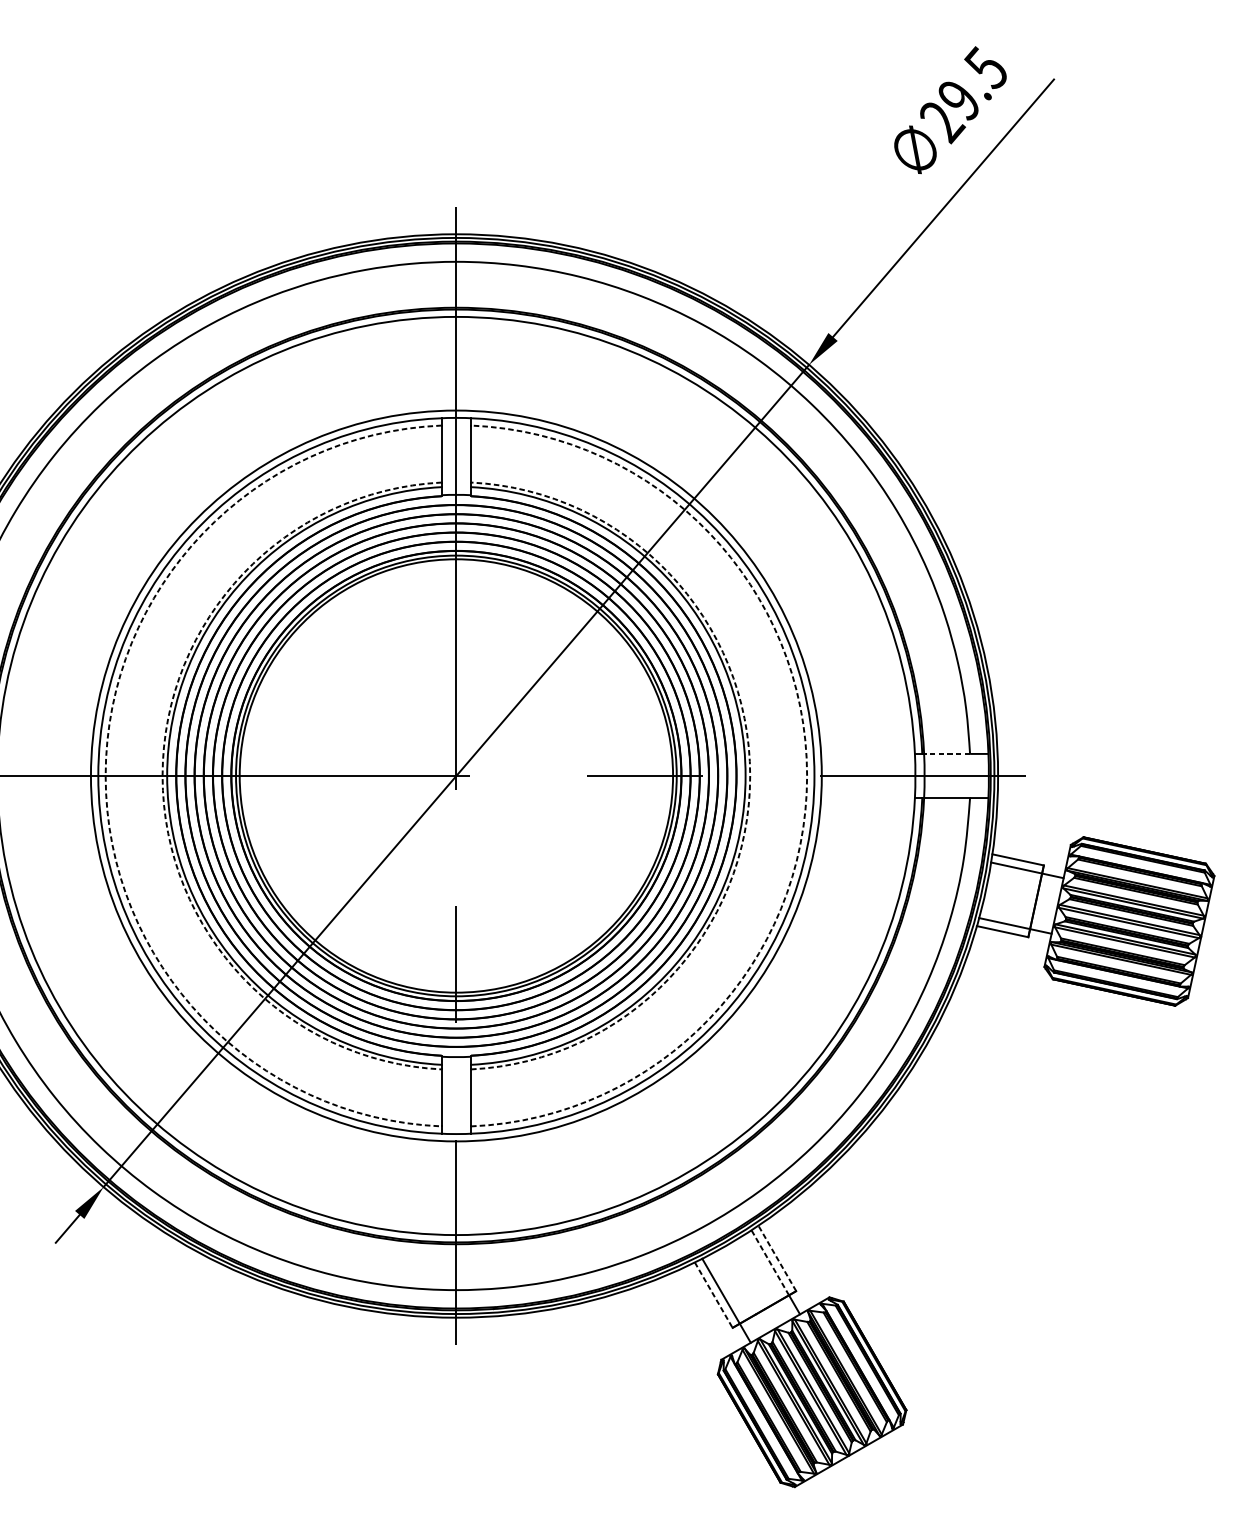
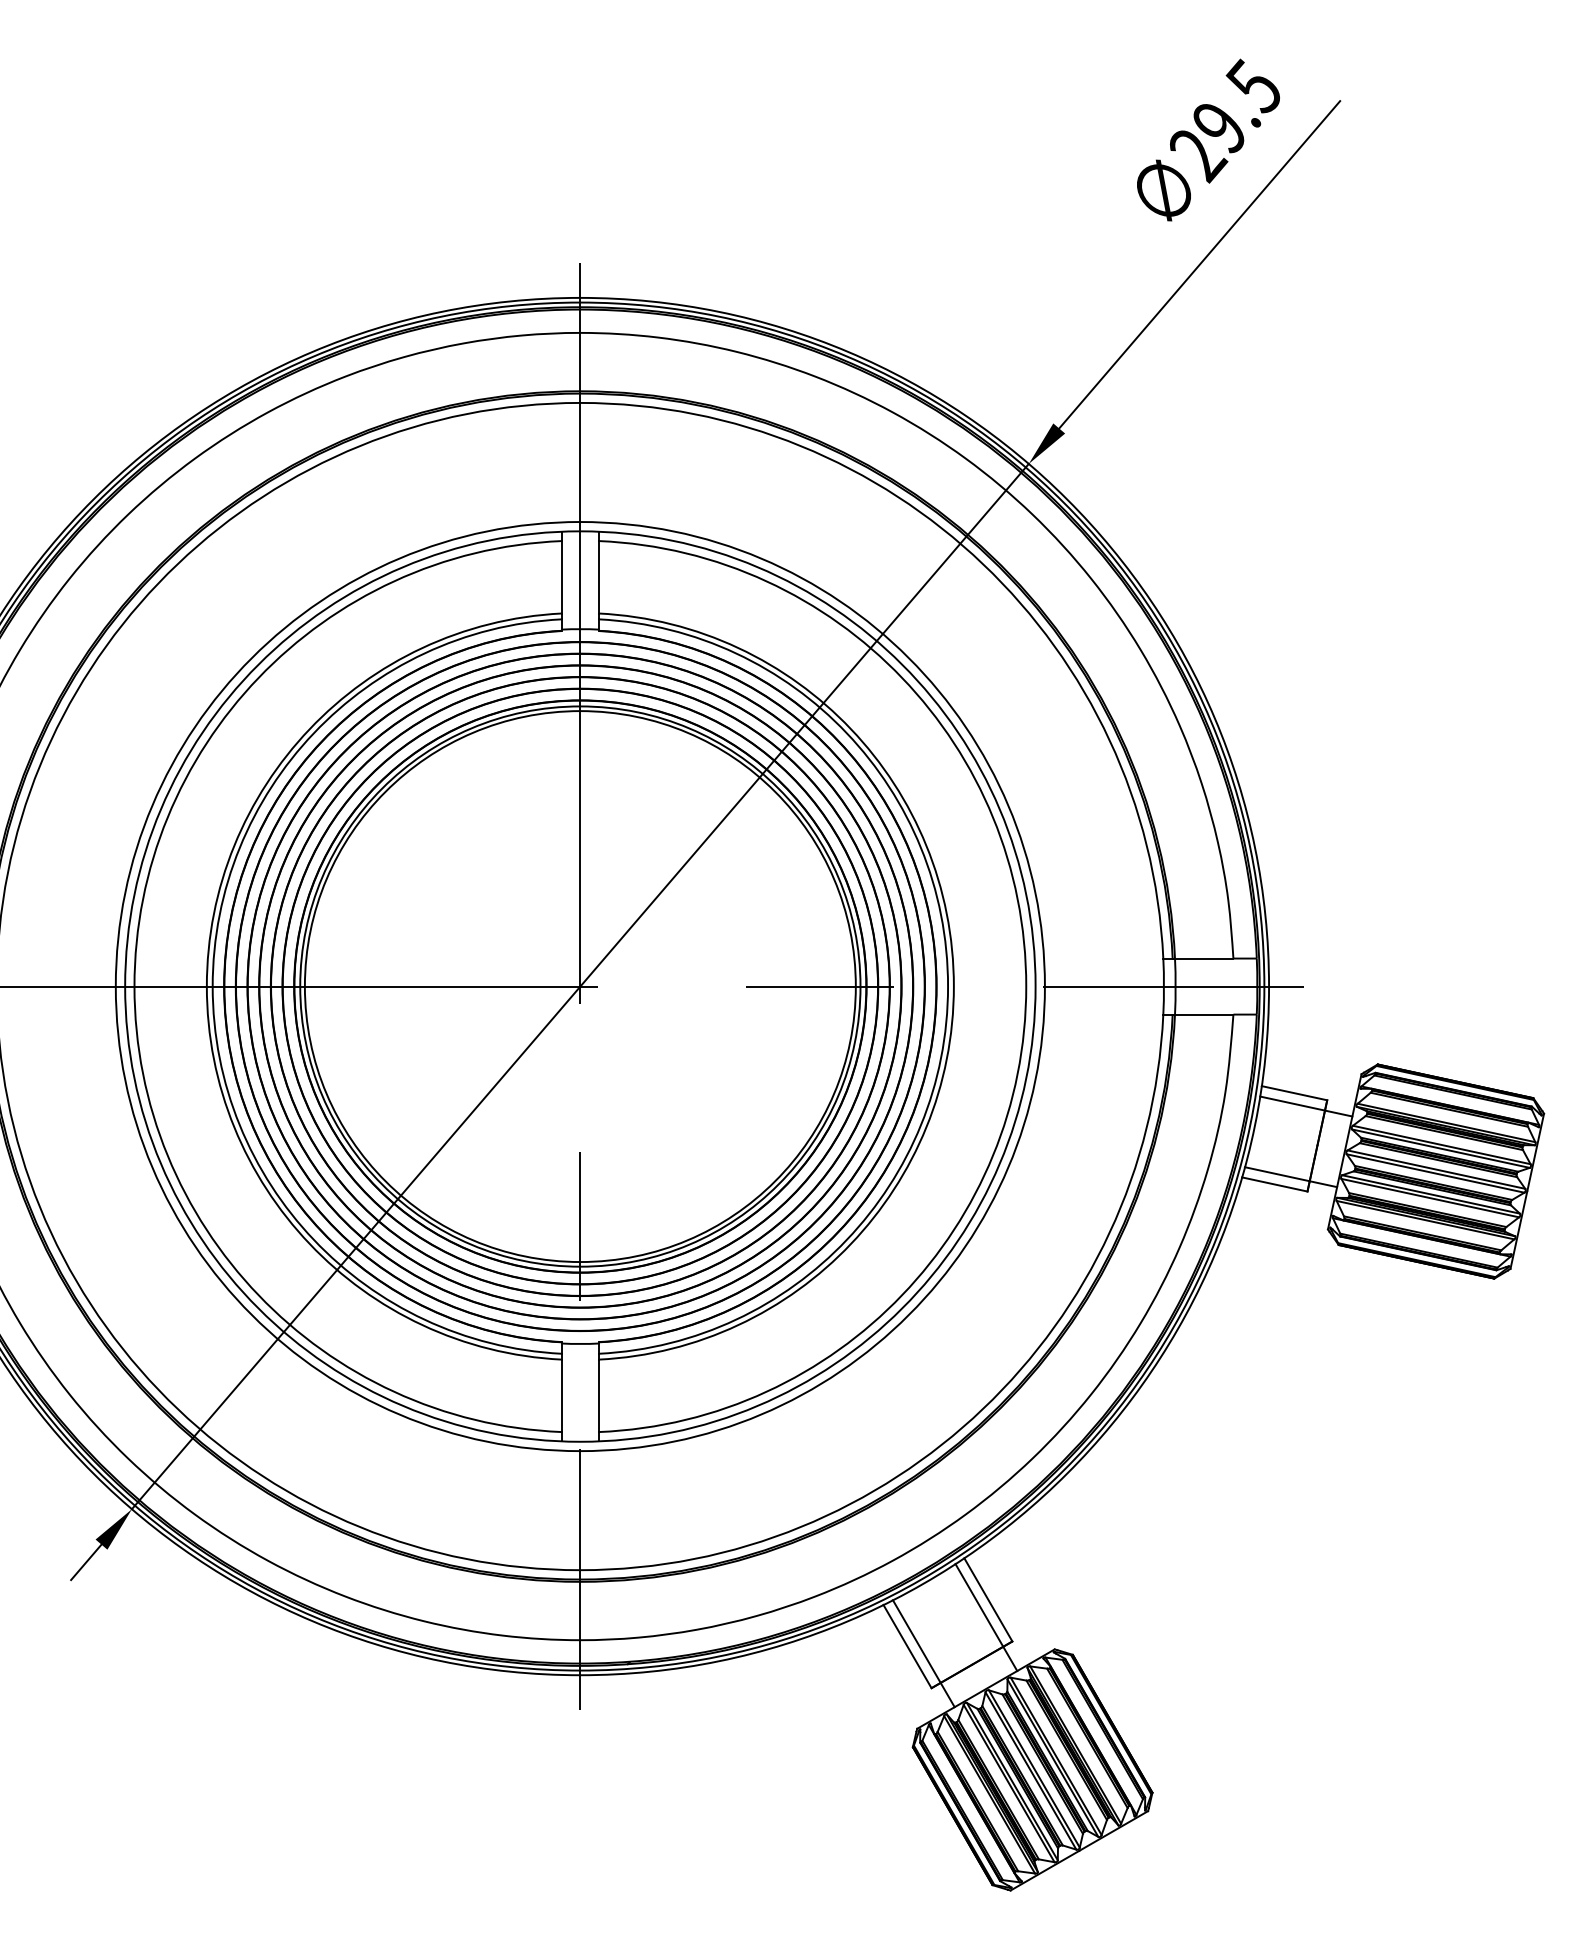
line: (945, 753) -> (1202, 958), dashed -> solid
arc: (105, 775) -> (134, 986), dashed -> solid
arc: (162, 775) -> (206, 986), dashed -> solid
arc: (749, 775) -> (953, 986), dashed -> solid
arc: (807, 775) -> (1026, 986), dashed -> solid
line: (777, 1258) -> (988, 1599), dashed -> solid
line: (770, 1262) -> (979, 1605), dashed -> solid
line: (713, 1295) -> (907, 1646), dashed -> solid

